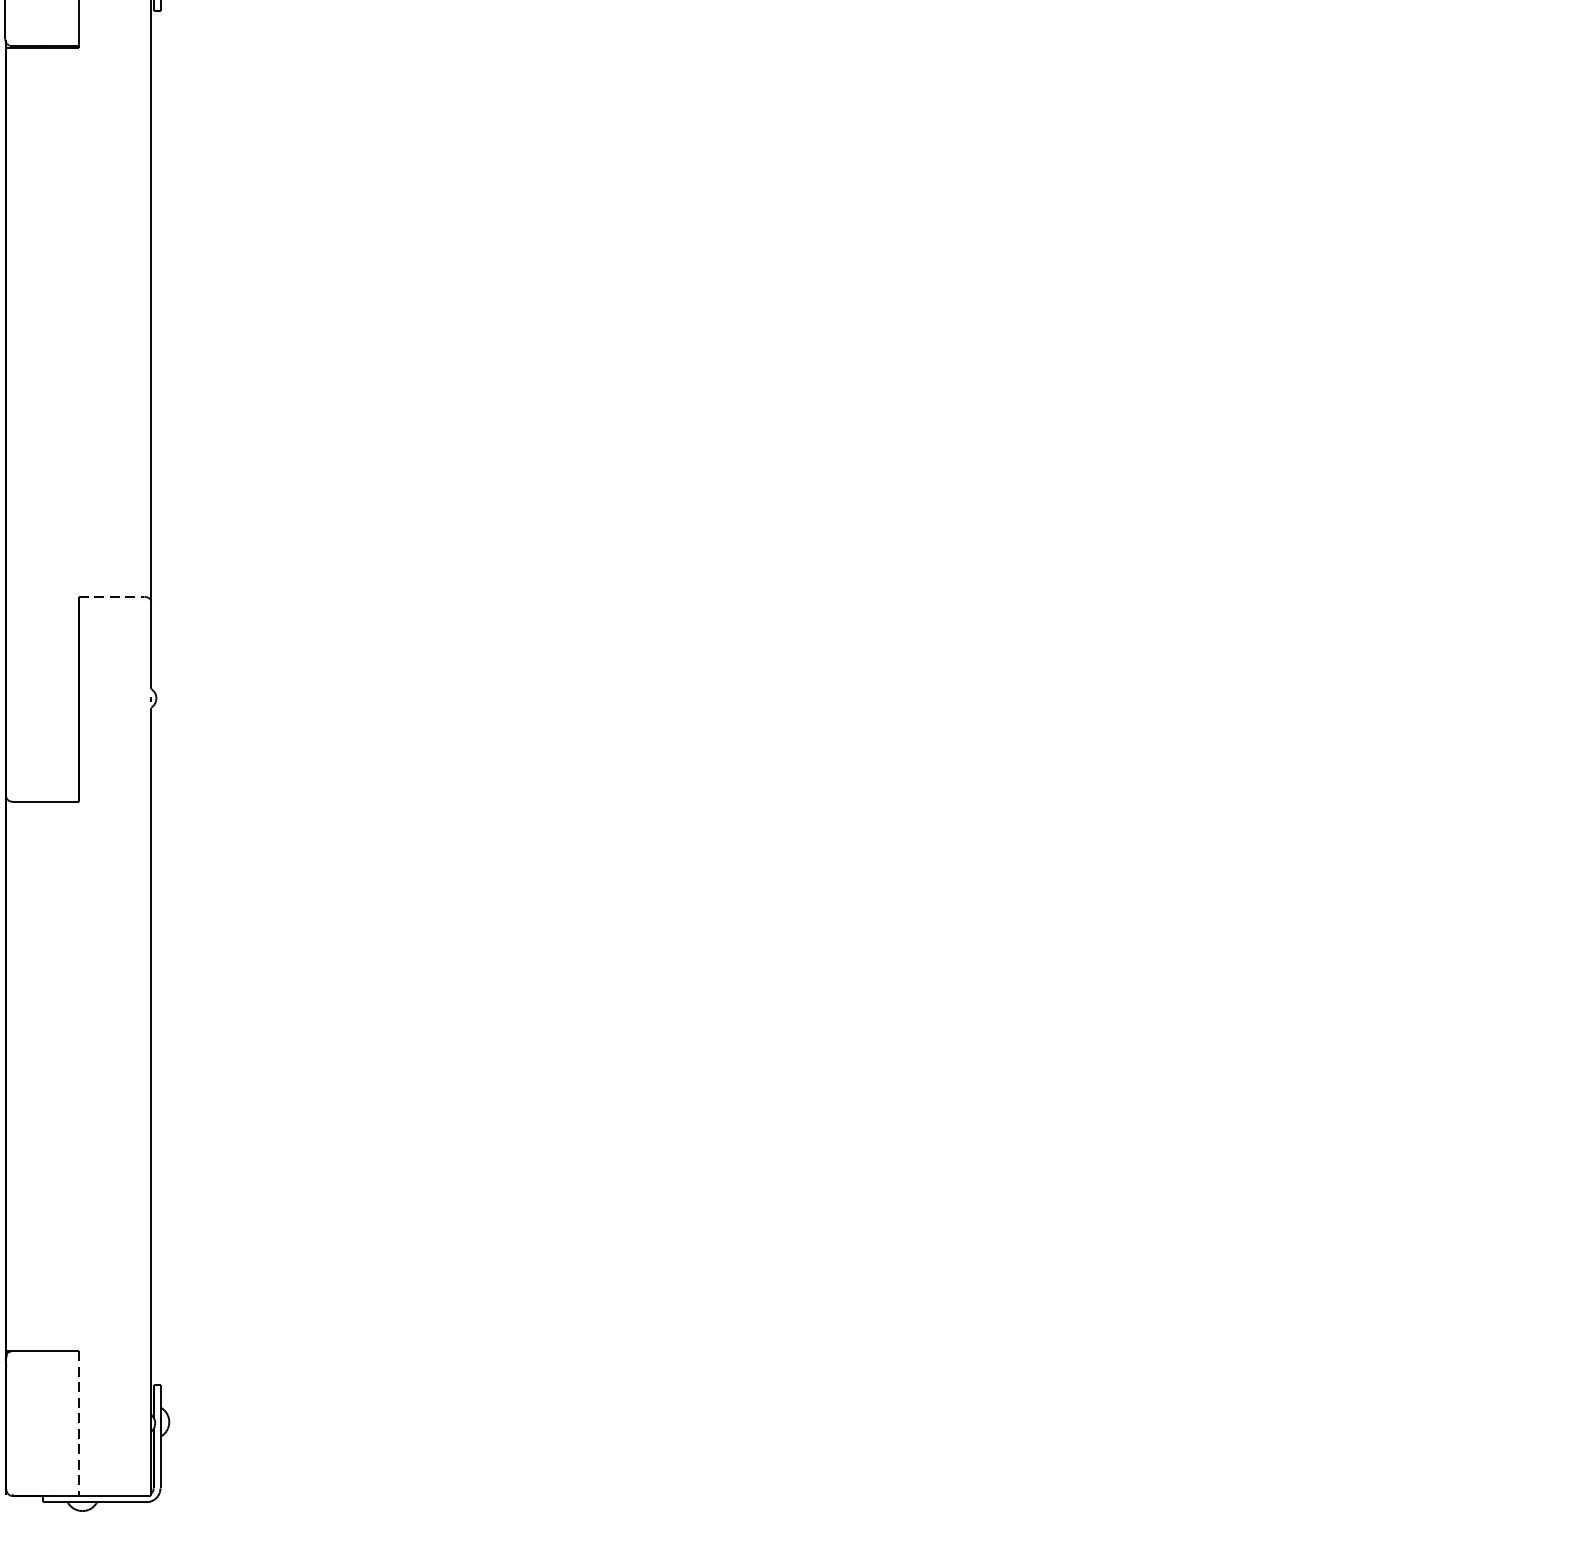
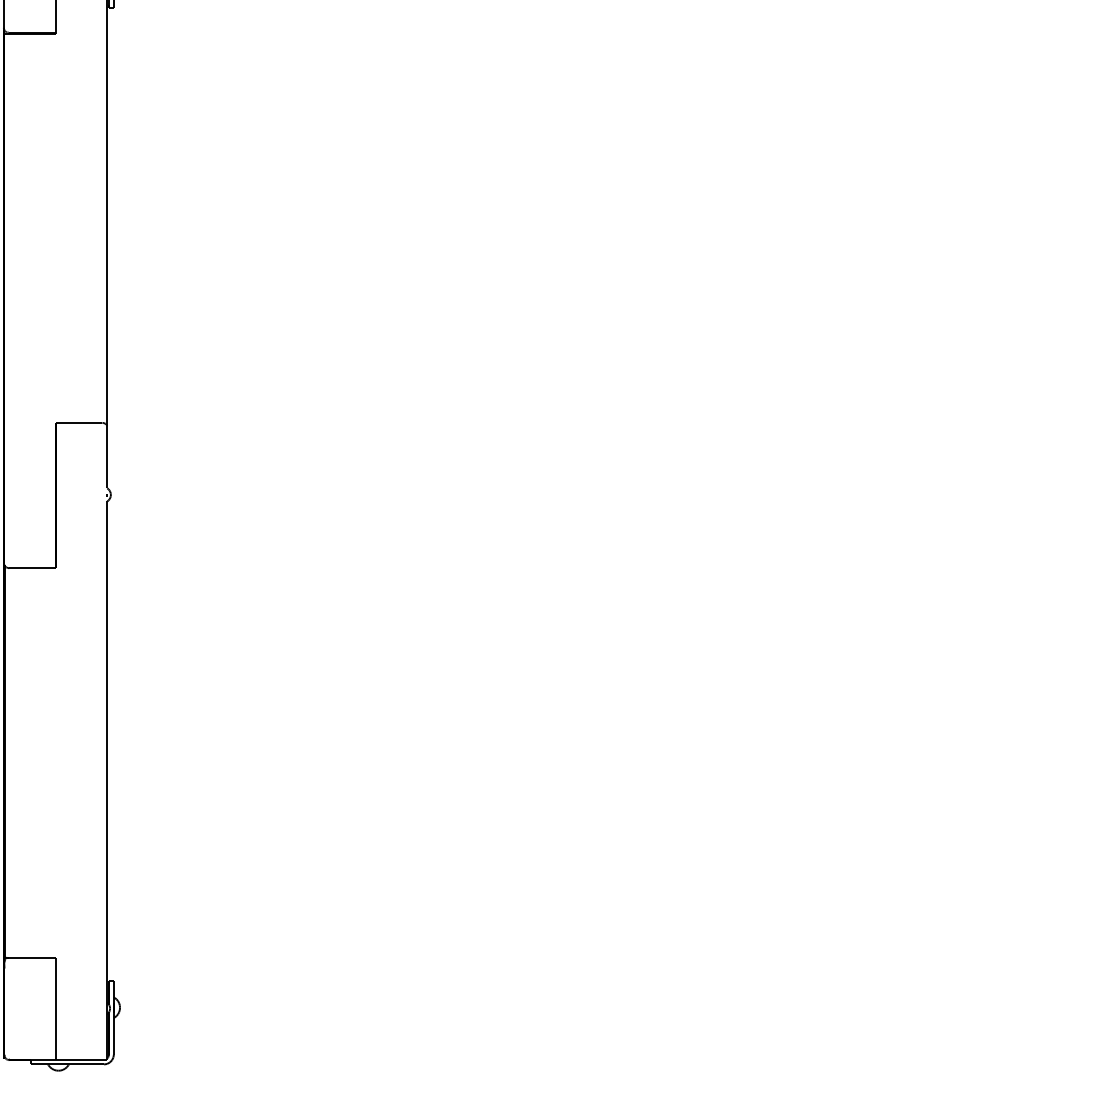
line: (112, 596) -> (79, 422), dashed -> solid
line: (78, 1424) -> (55, 1009), dashed -> solid

